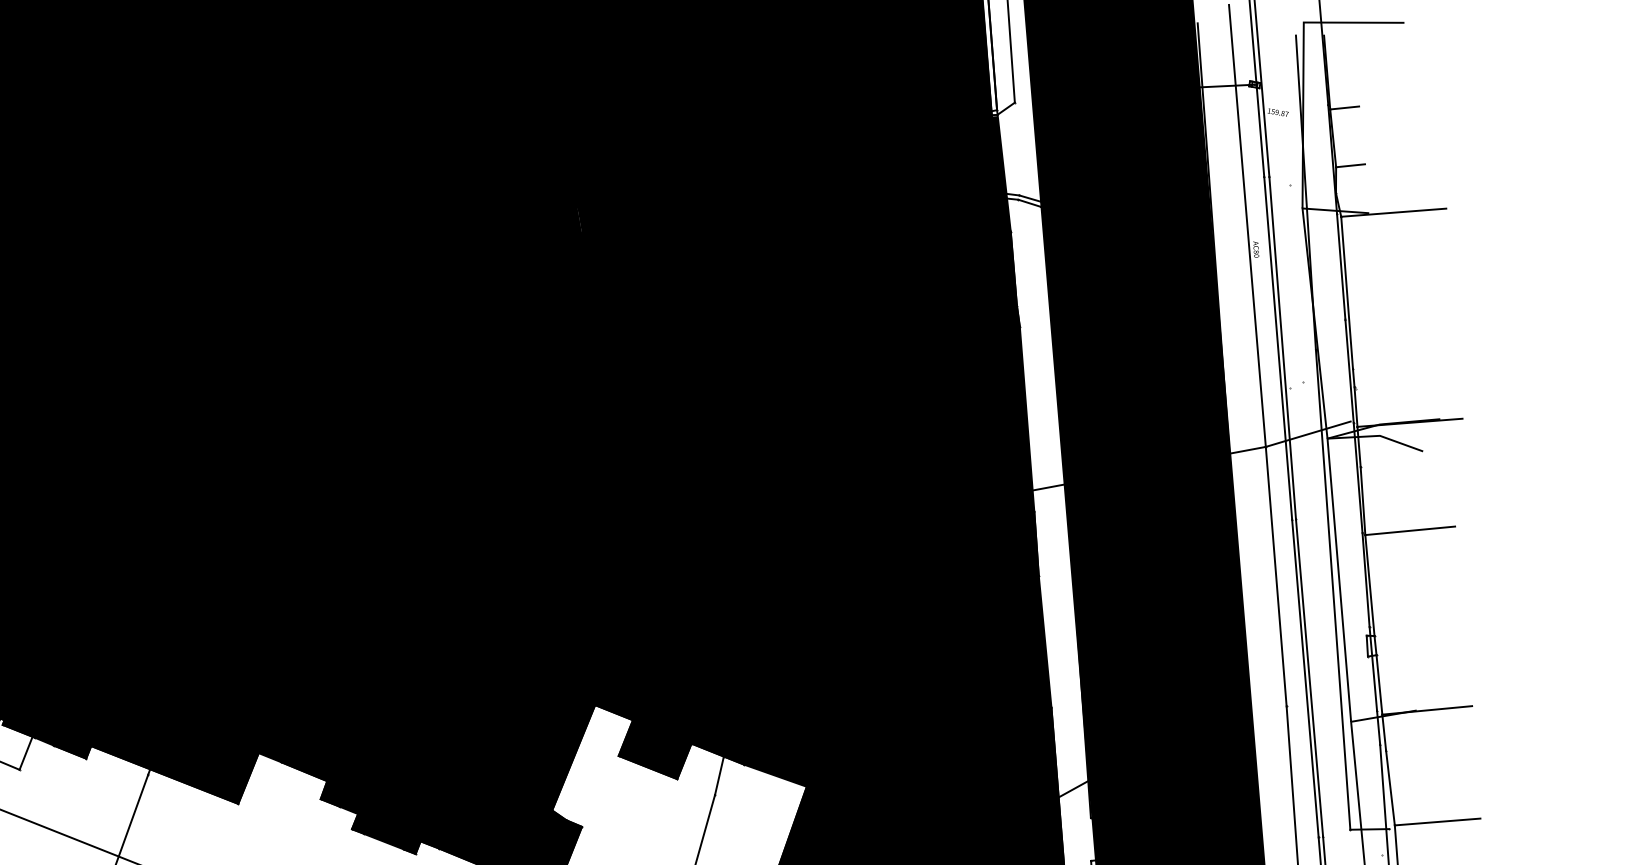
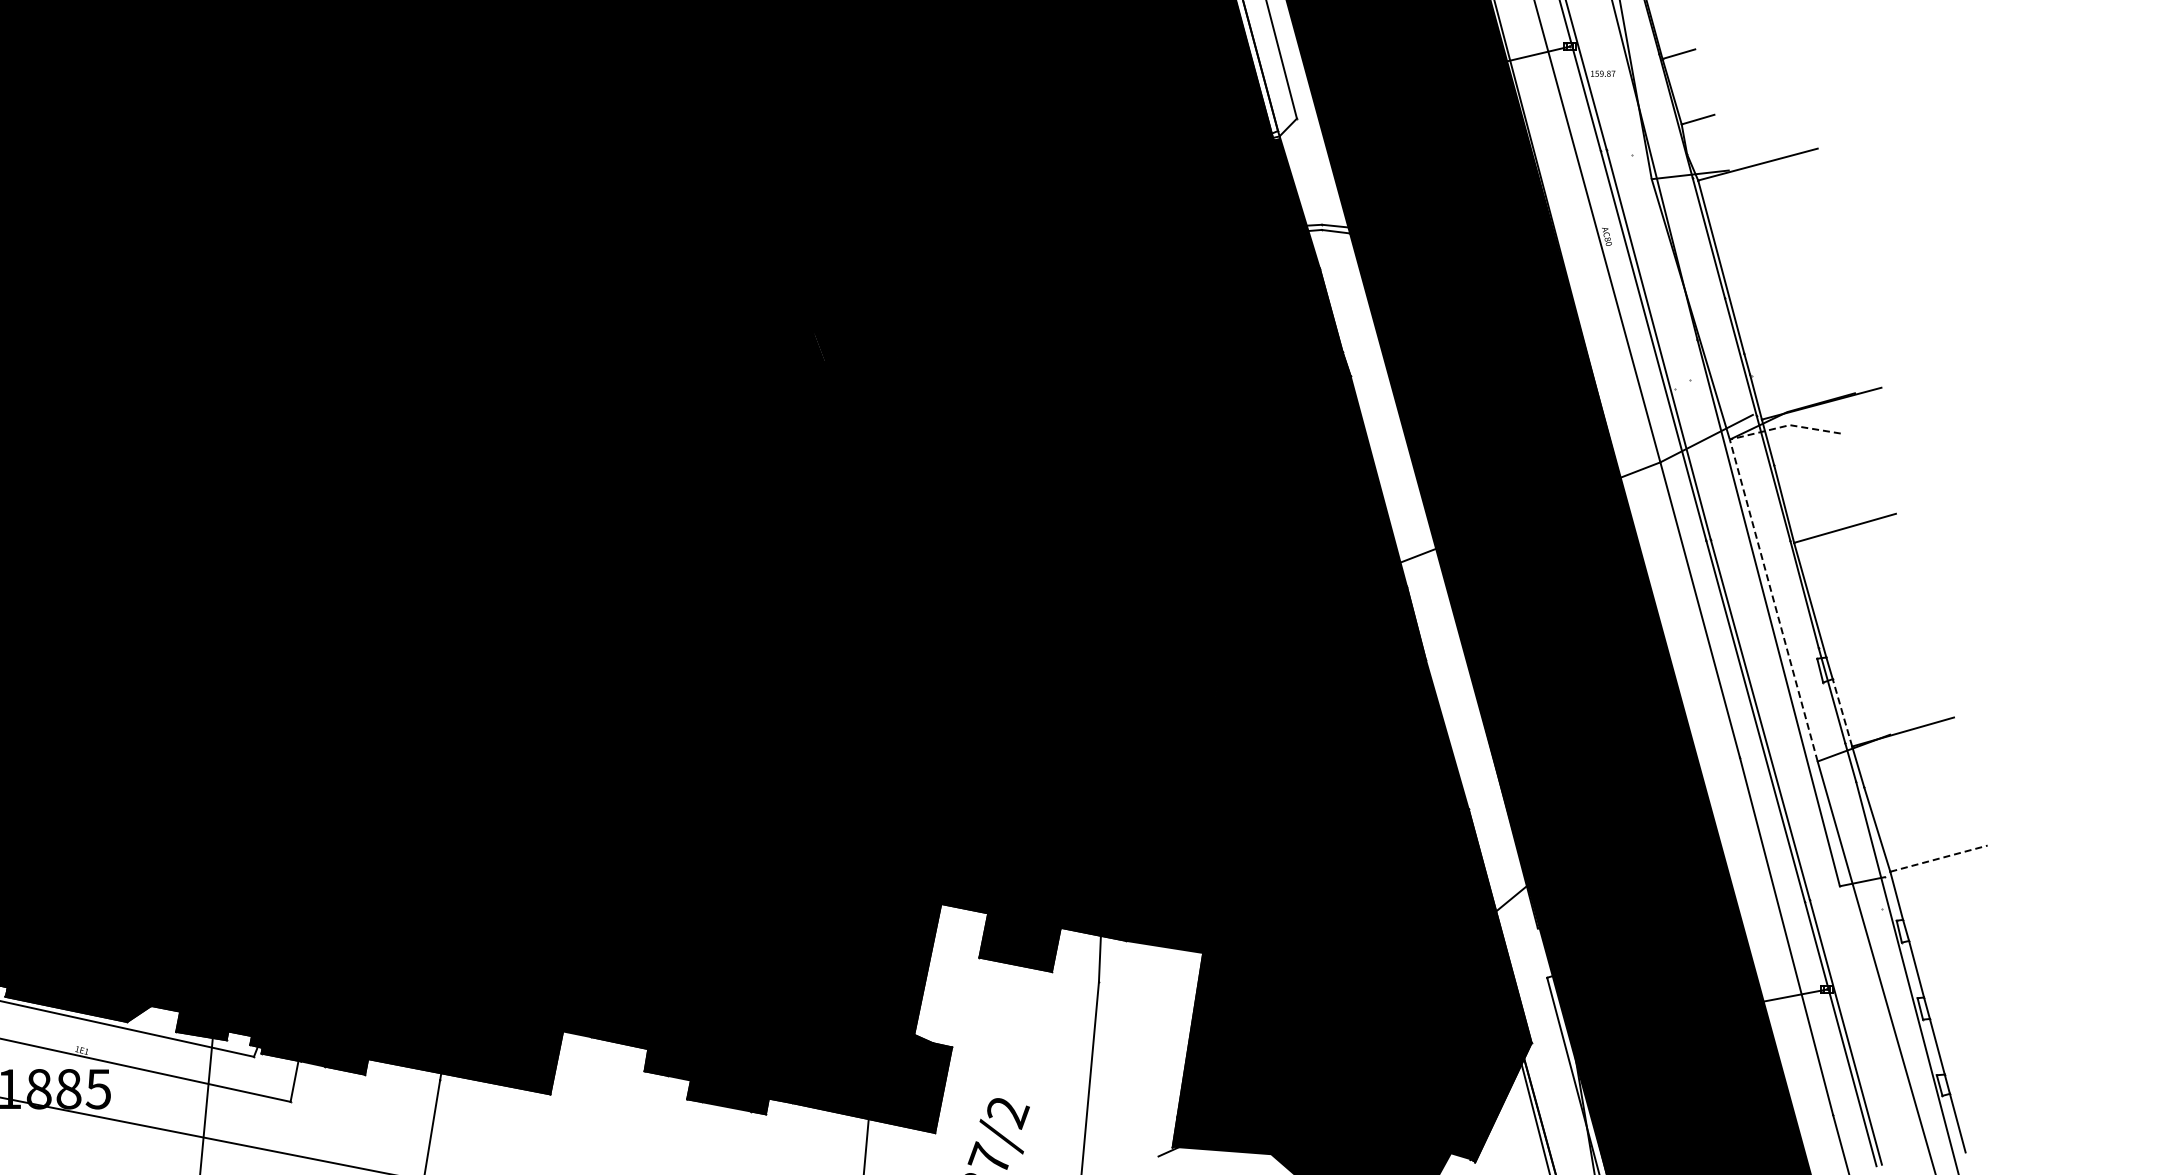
line: (1335, 530) -> (1758, 543), solid -> dashed
line: (1379, 684) -> (1842, 712), solid -> dashed
line: (1438, 821) -> (1939, 858), solid -> dashed

